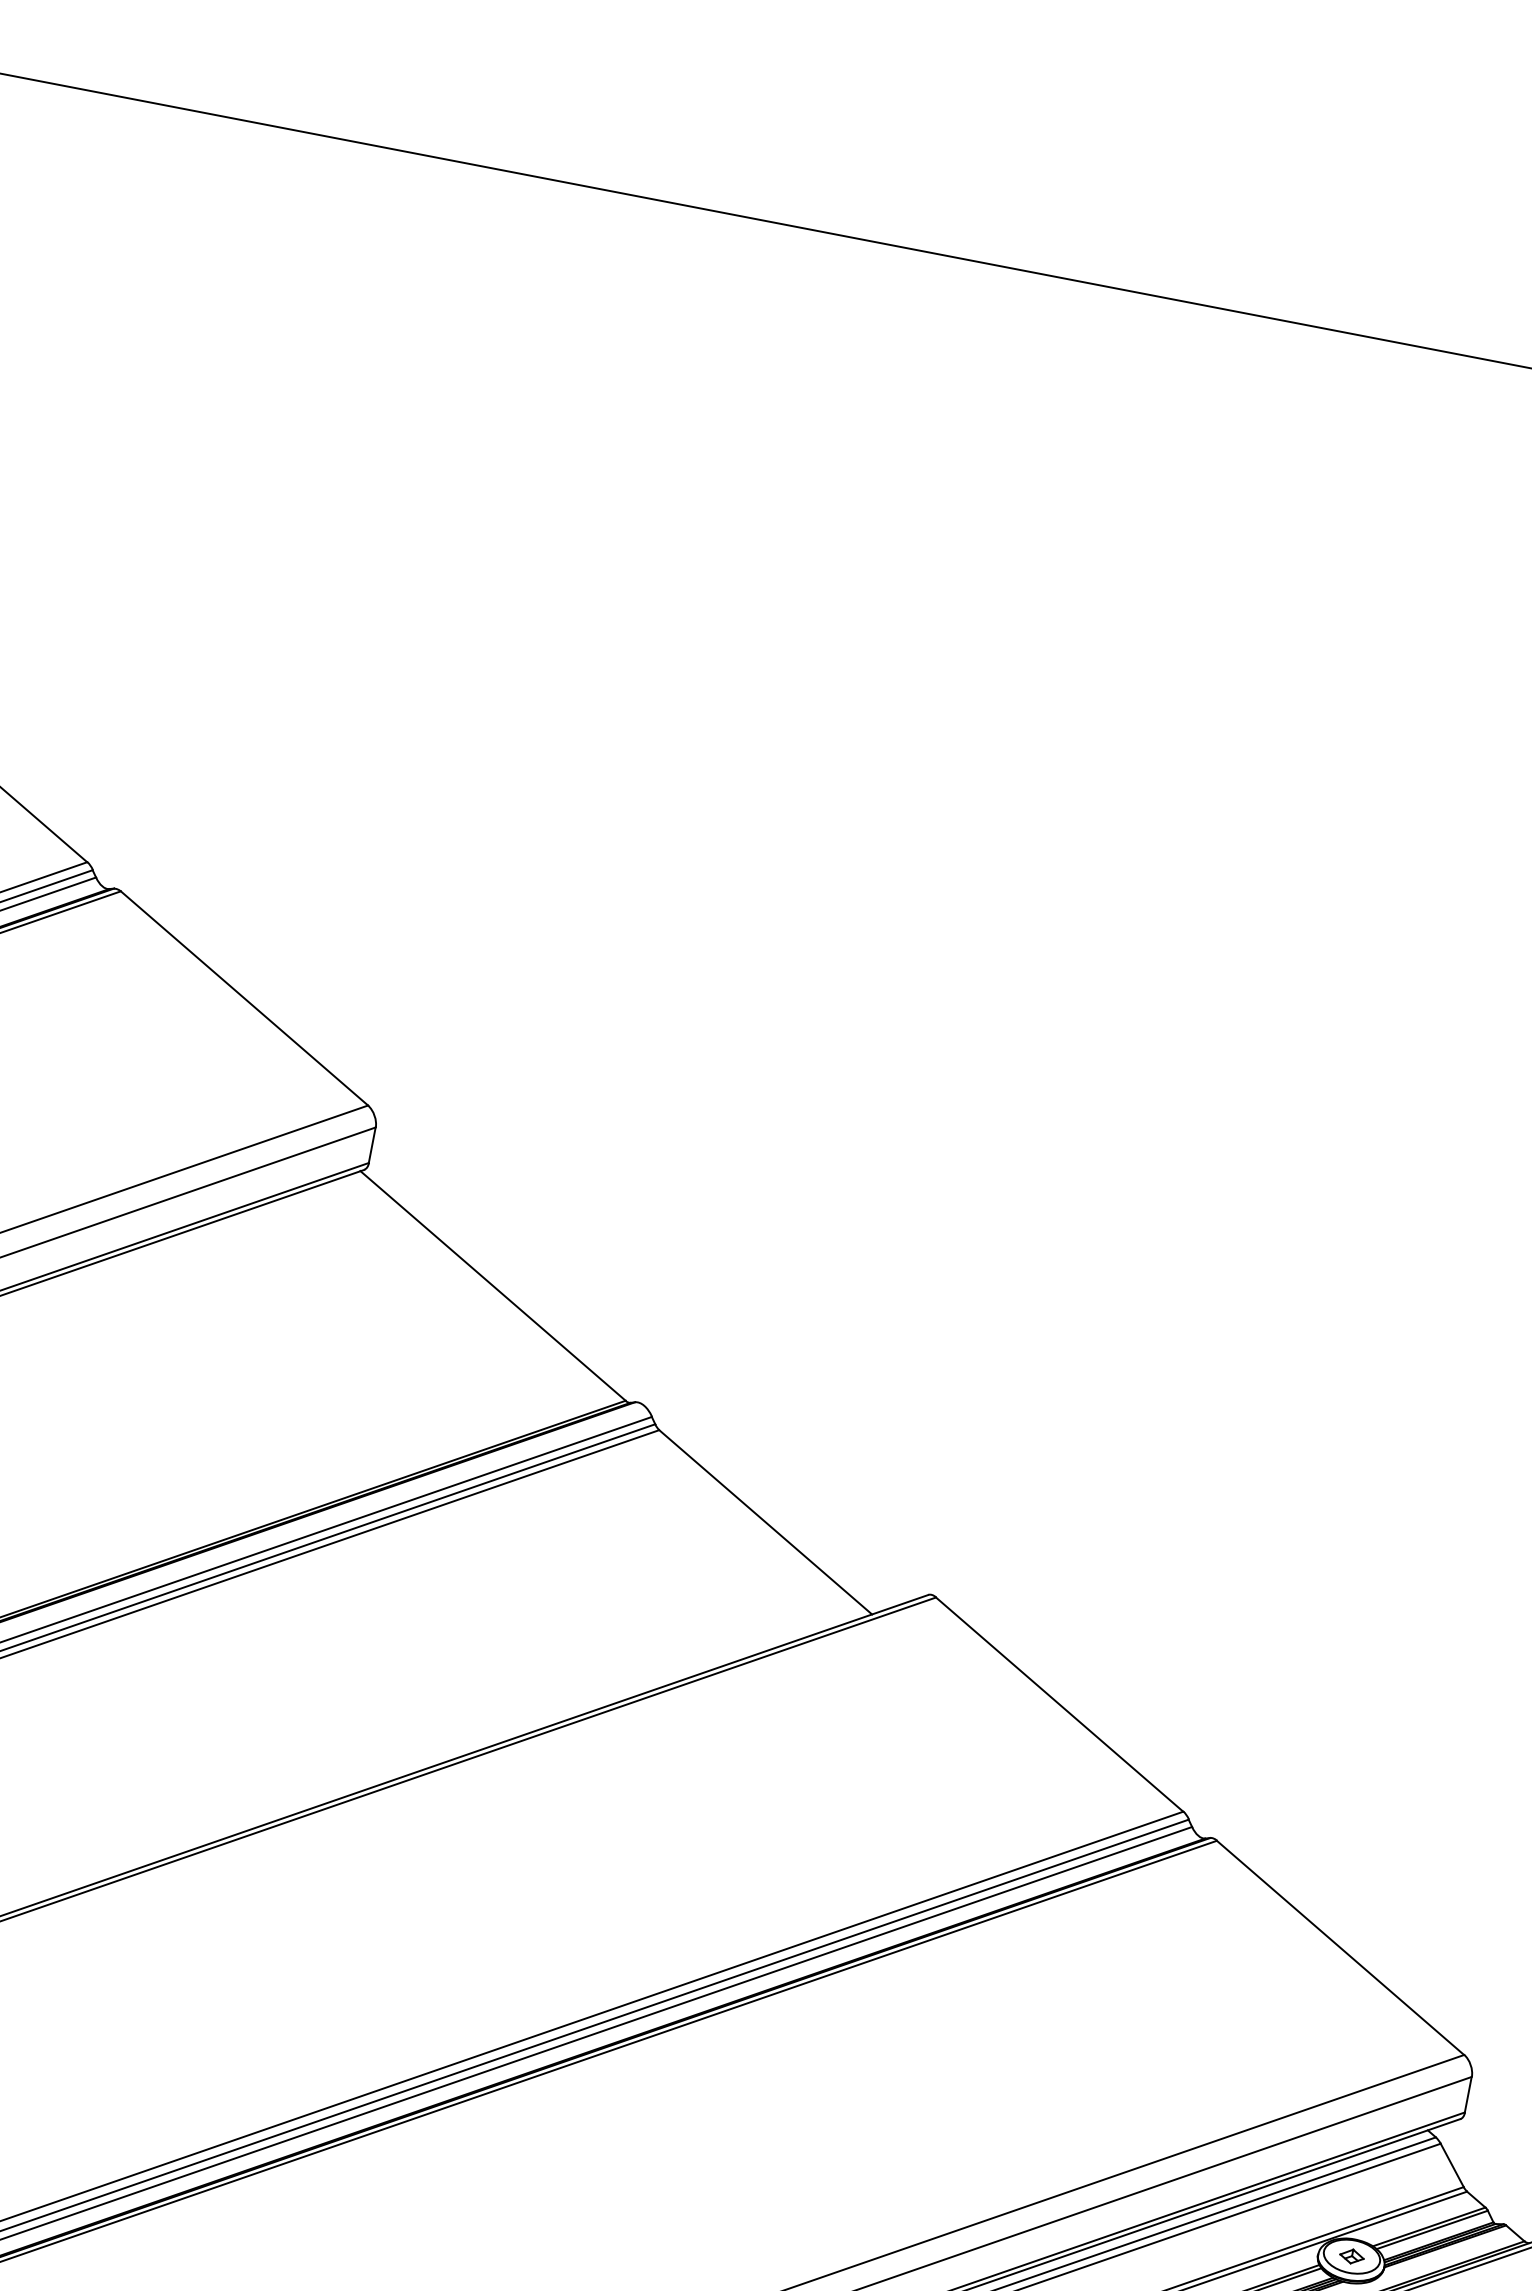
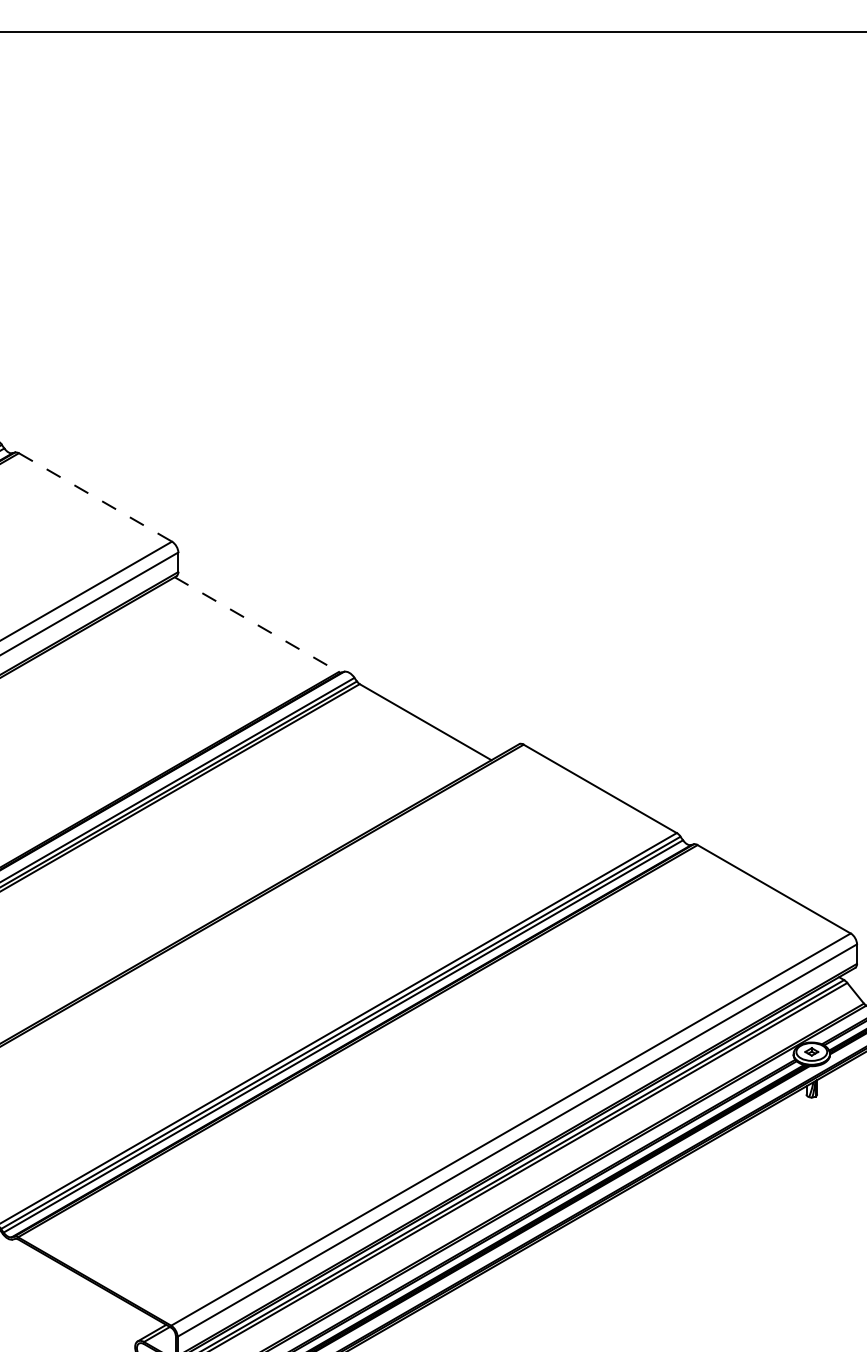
line: (244, 998) -> (95, 497), solid -> dashed
line: (492, 1285) -> (256, 624), solid -> dashed

